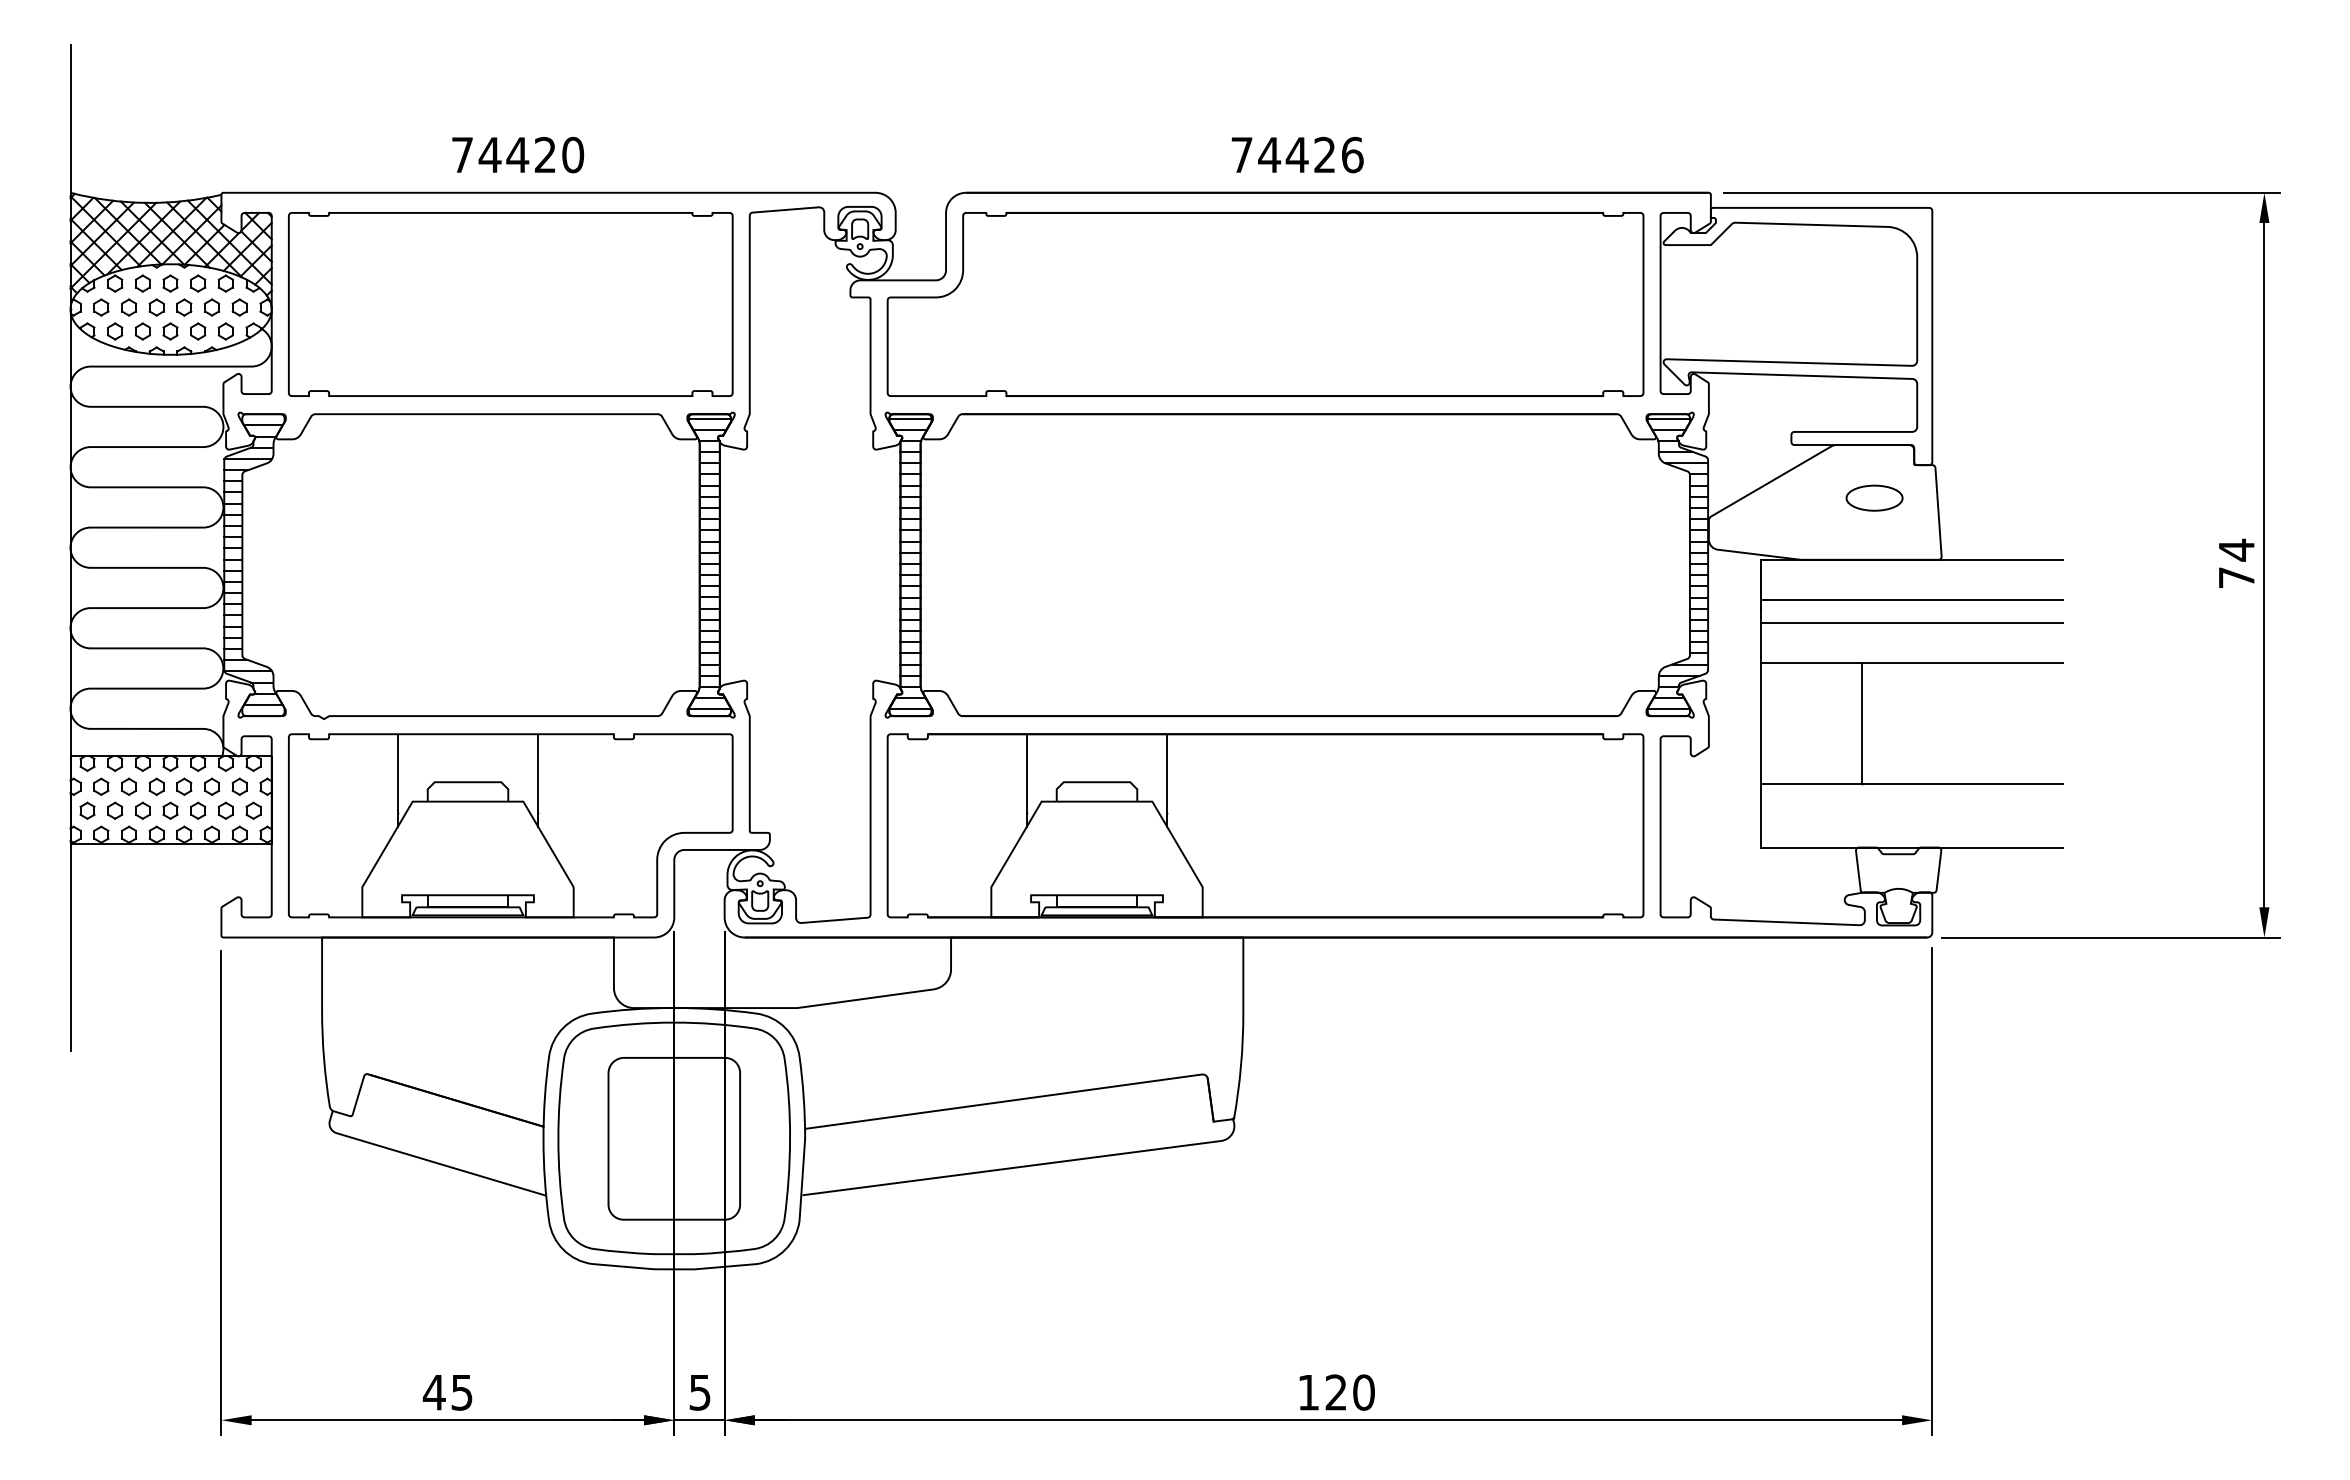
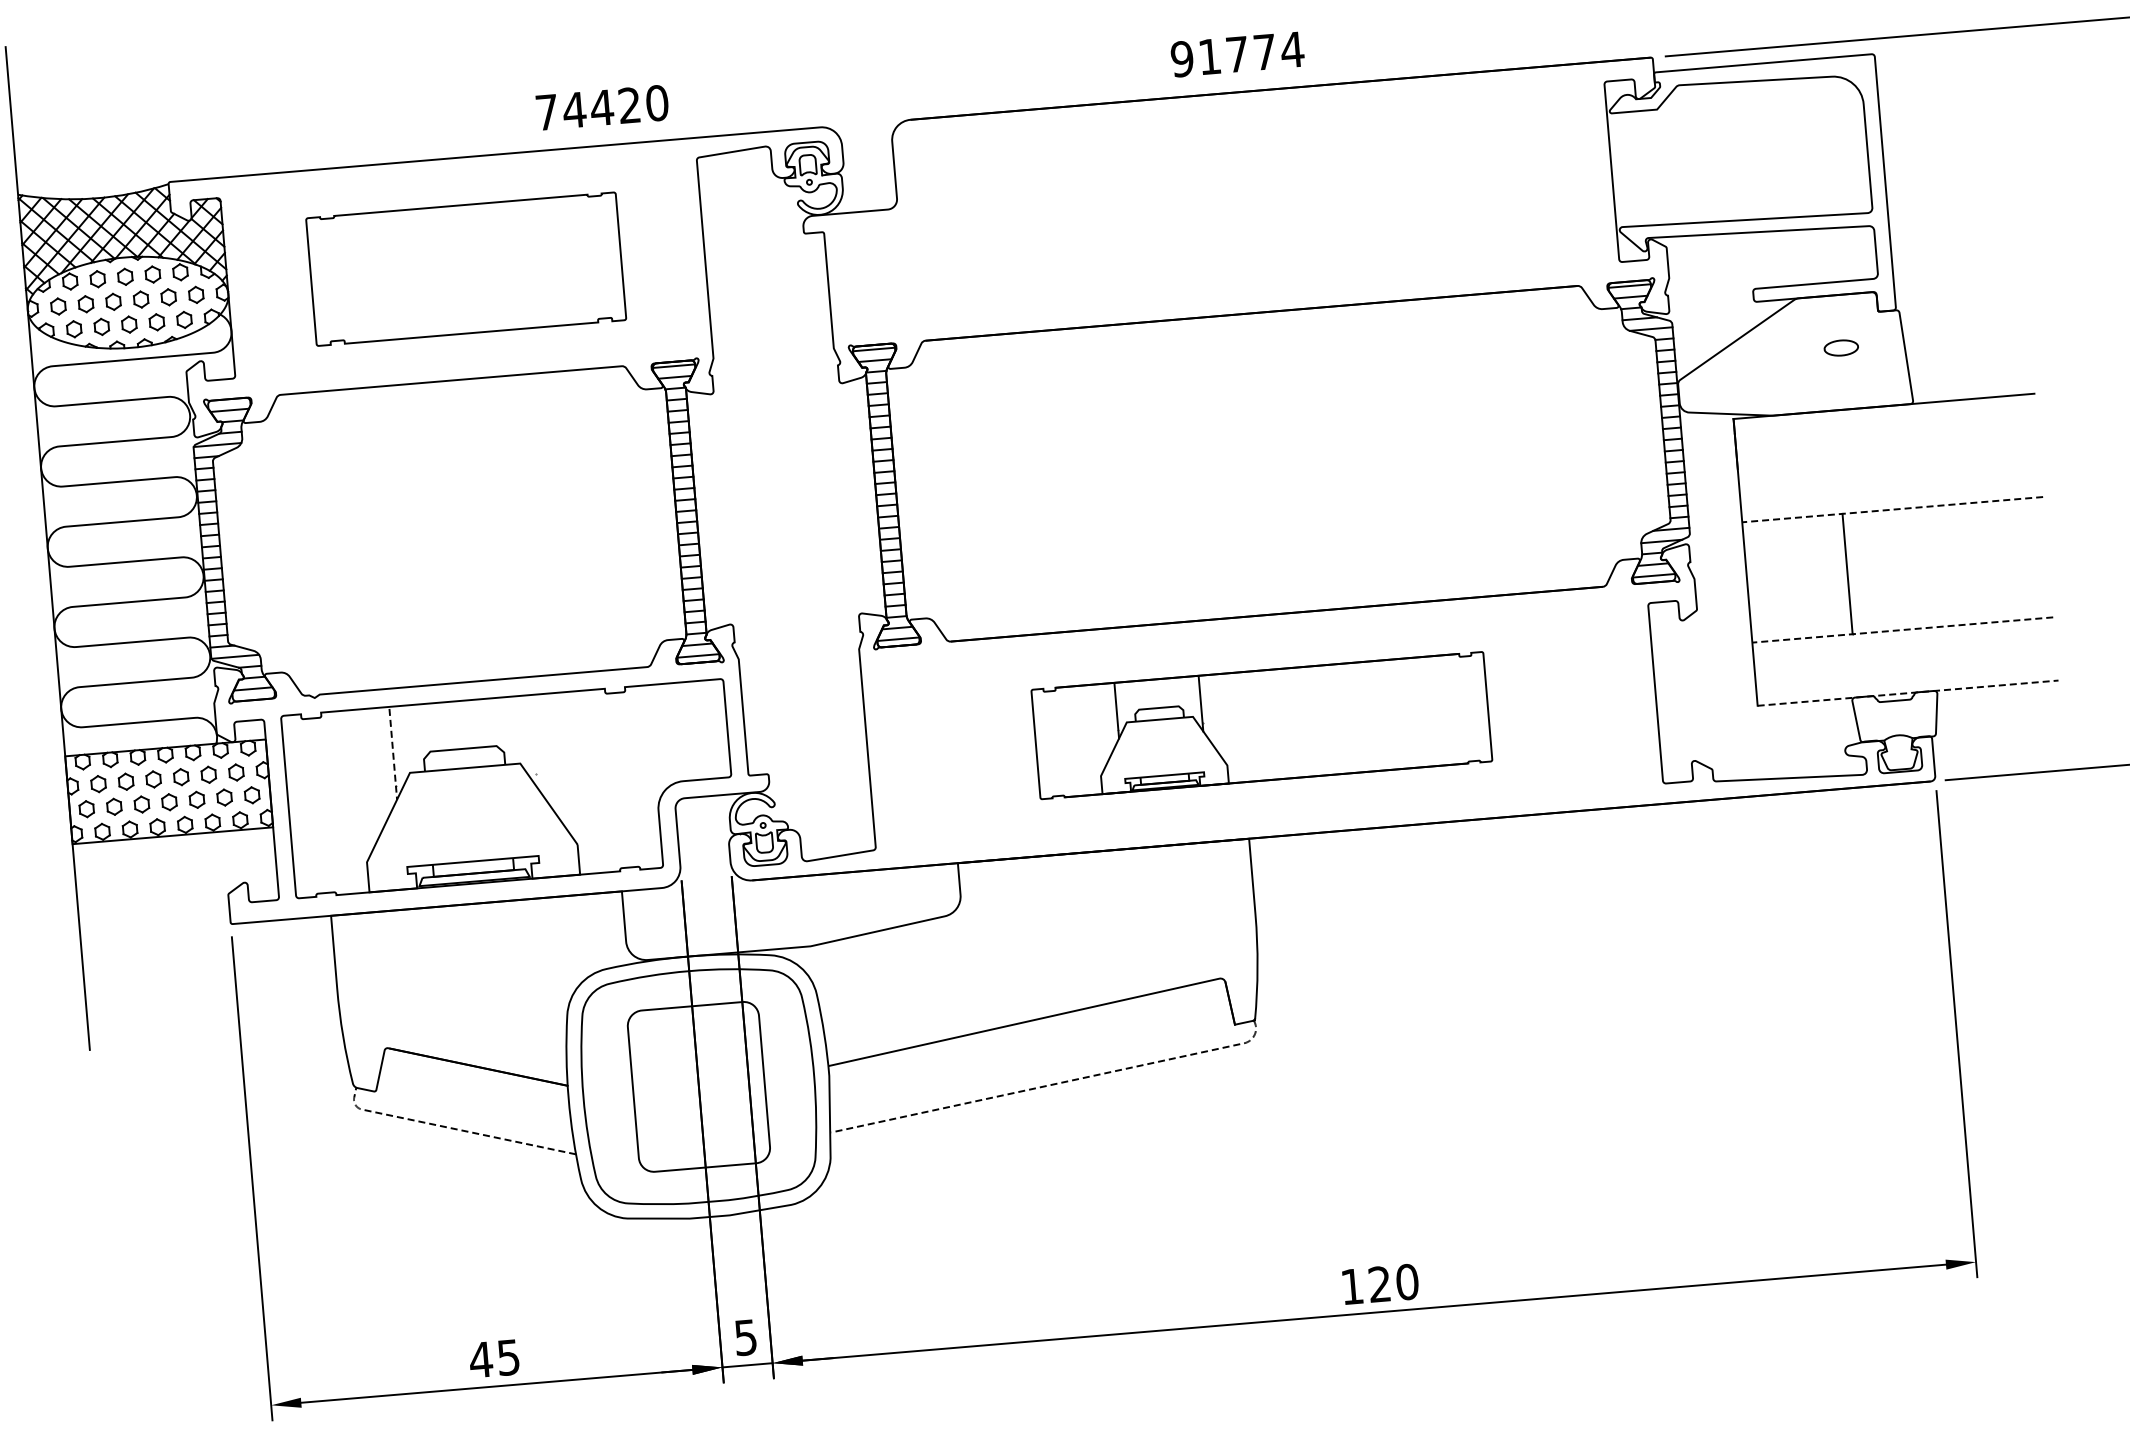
text: (518, 154) -> (602, 107), moved
text: (1297, 154) -> (1237, 53), 74426 -> 91774
part: (510, 304) -> (465, 269), size x0.7
part: (1265, 304) -> (1218, 206), removed
part: (1874, 497) -> (1841, 347), size x0.6
line: (1912, 600) -> (1887, 446), removed
line: (1912, 623) -> (1889, 469), removed
line: (1912, 663) -> (1893, 509), solid -> dashed
line: (397, 781) -> (393, 754), solid -> dashed
line: (538, 781) -> (533, 742), removed
line: (1912, 784) -> (1903, 630), solid -> dashed
part: (1265, 825) -> (1261, 725), size x0.6
line: (1912, 847) -> (1908, 693), solid -> dashed
line: (423, 1159) -> (450, 1128), solid -> dashed
line: (1031, 1165) -> (1057, 1083), solid -> dashed

